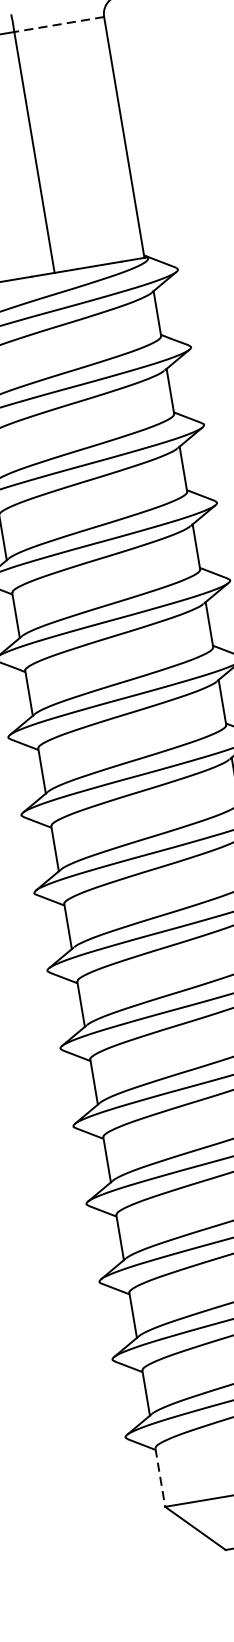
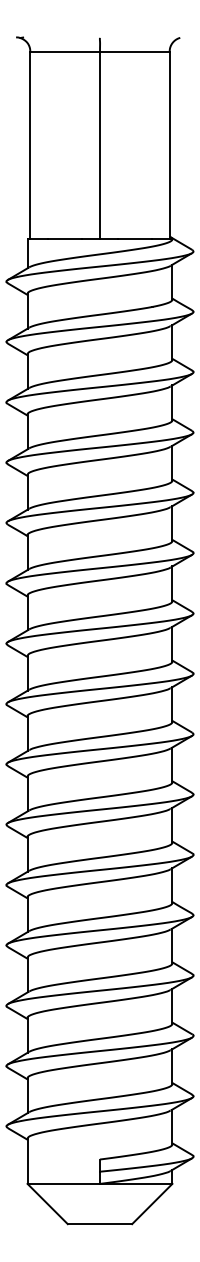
line: (58, 24) -> (134, 51), dashed -> solid
line: (160, 1477) -> (27, 1161), dashed -> solid

